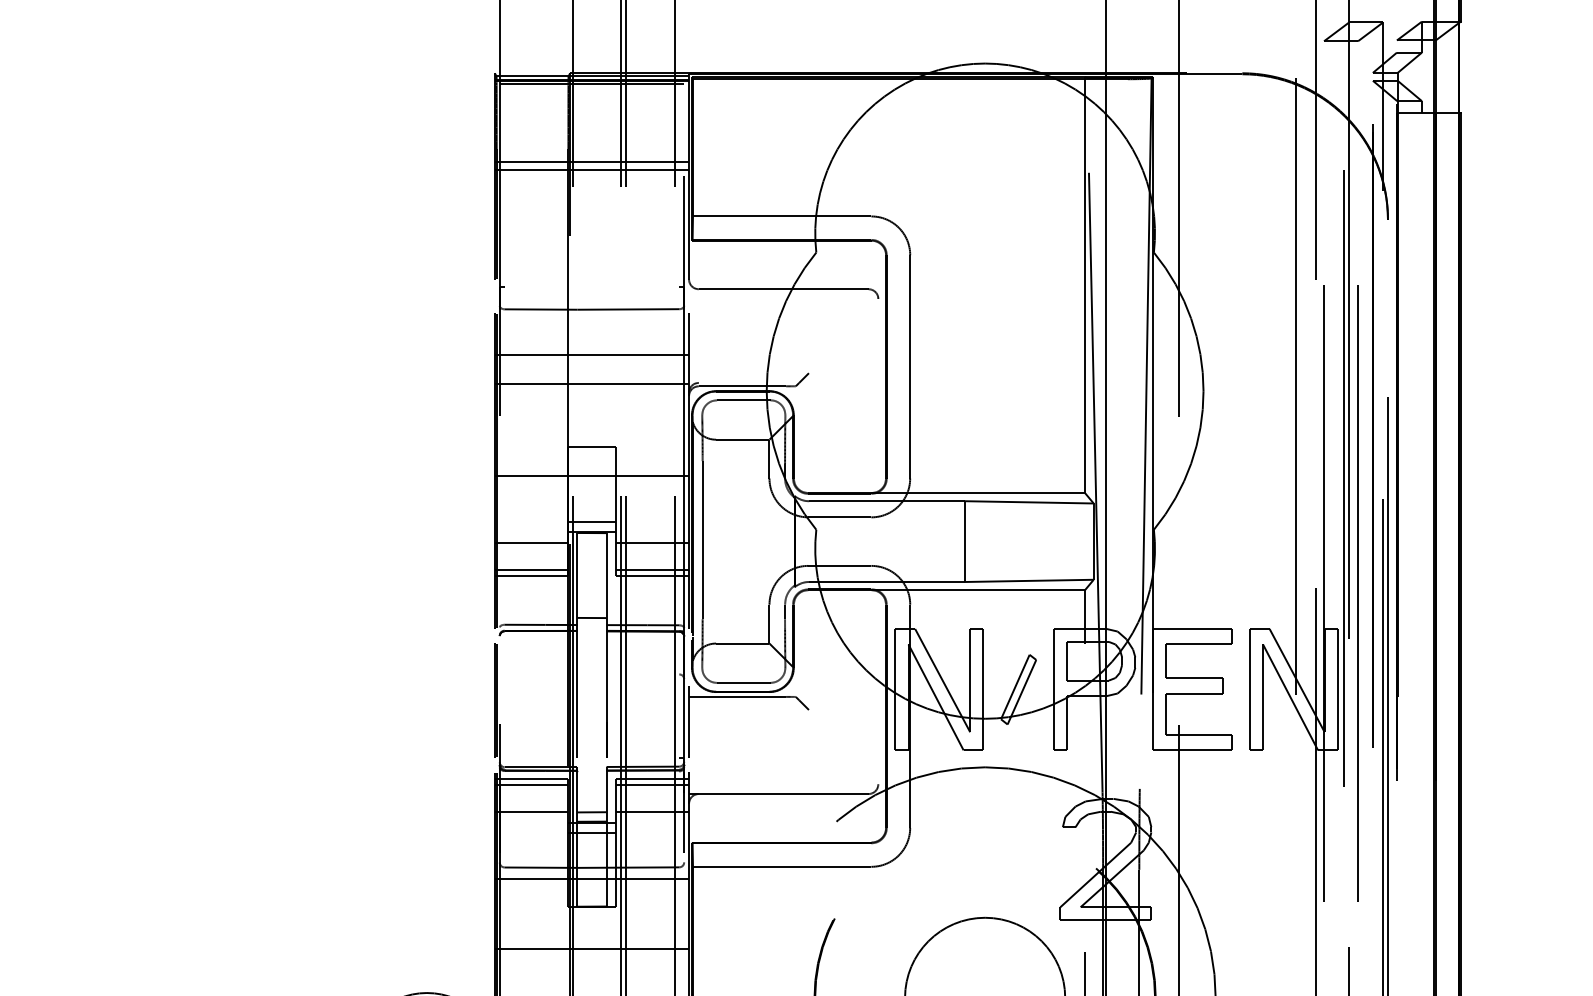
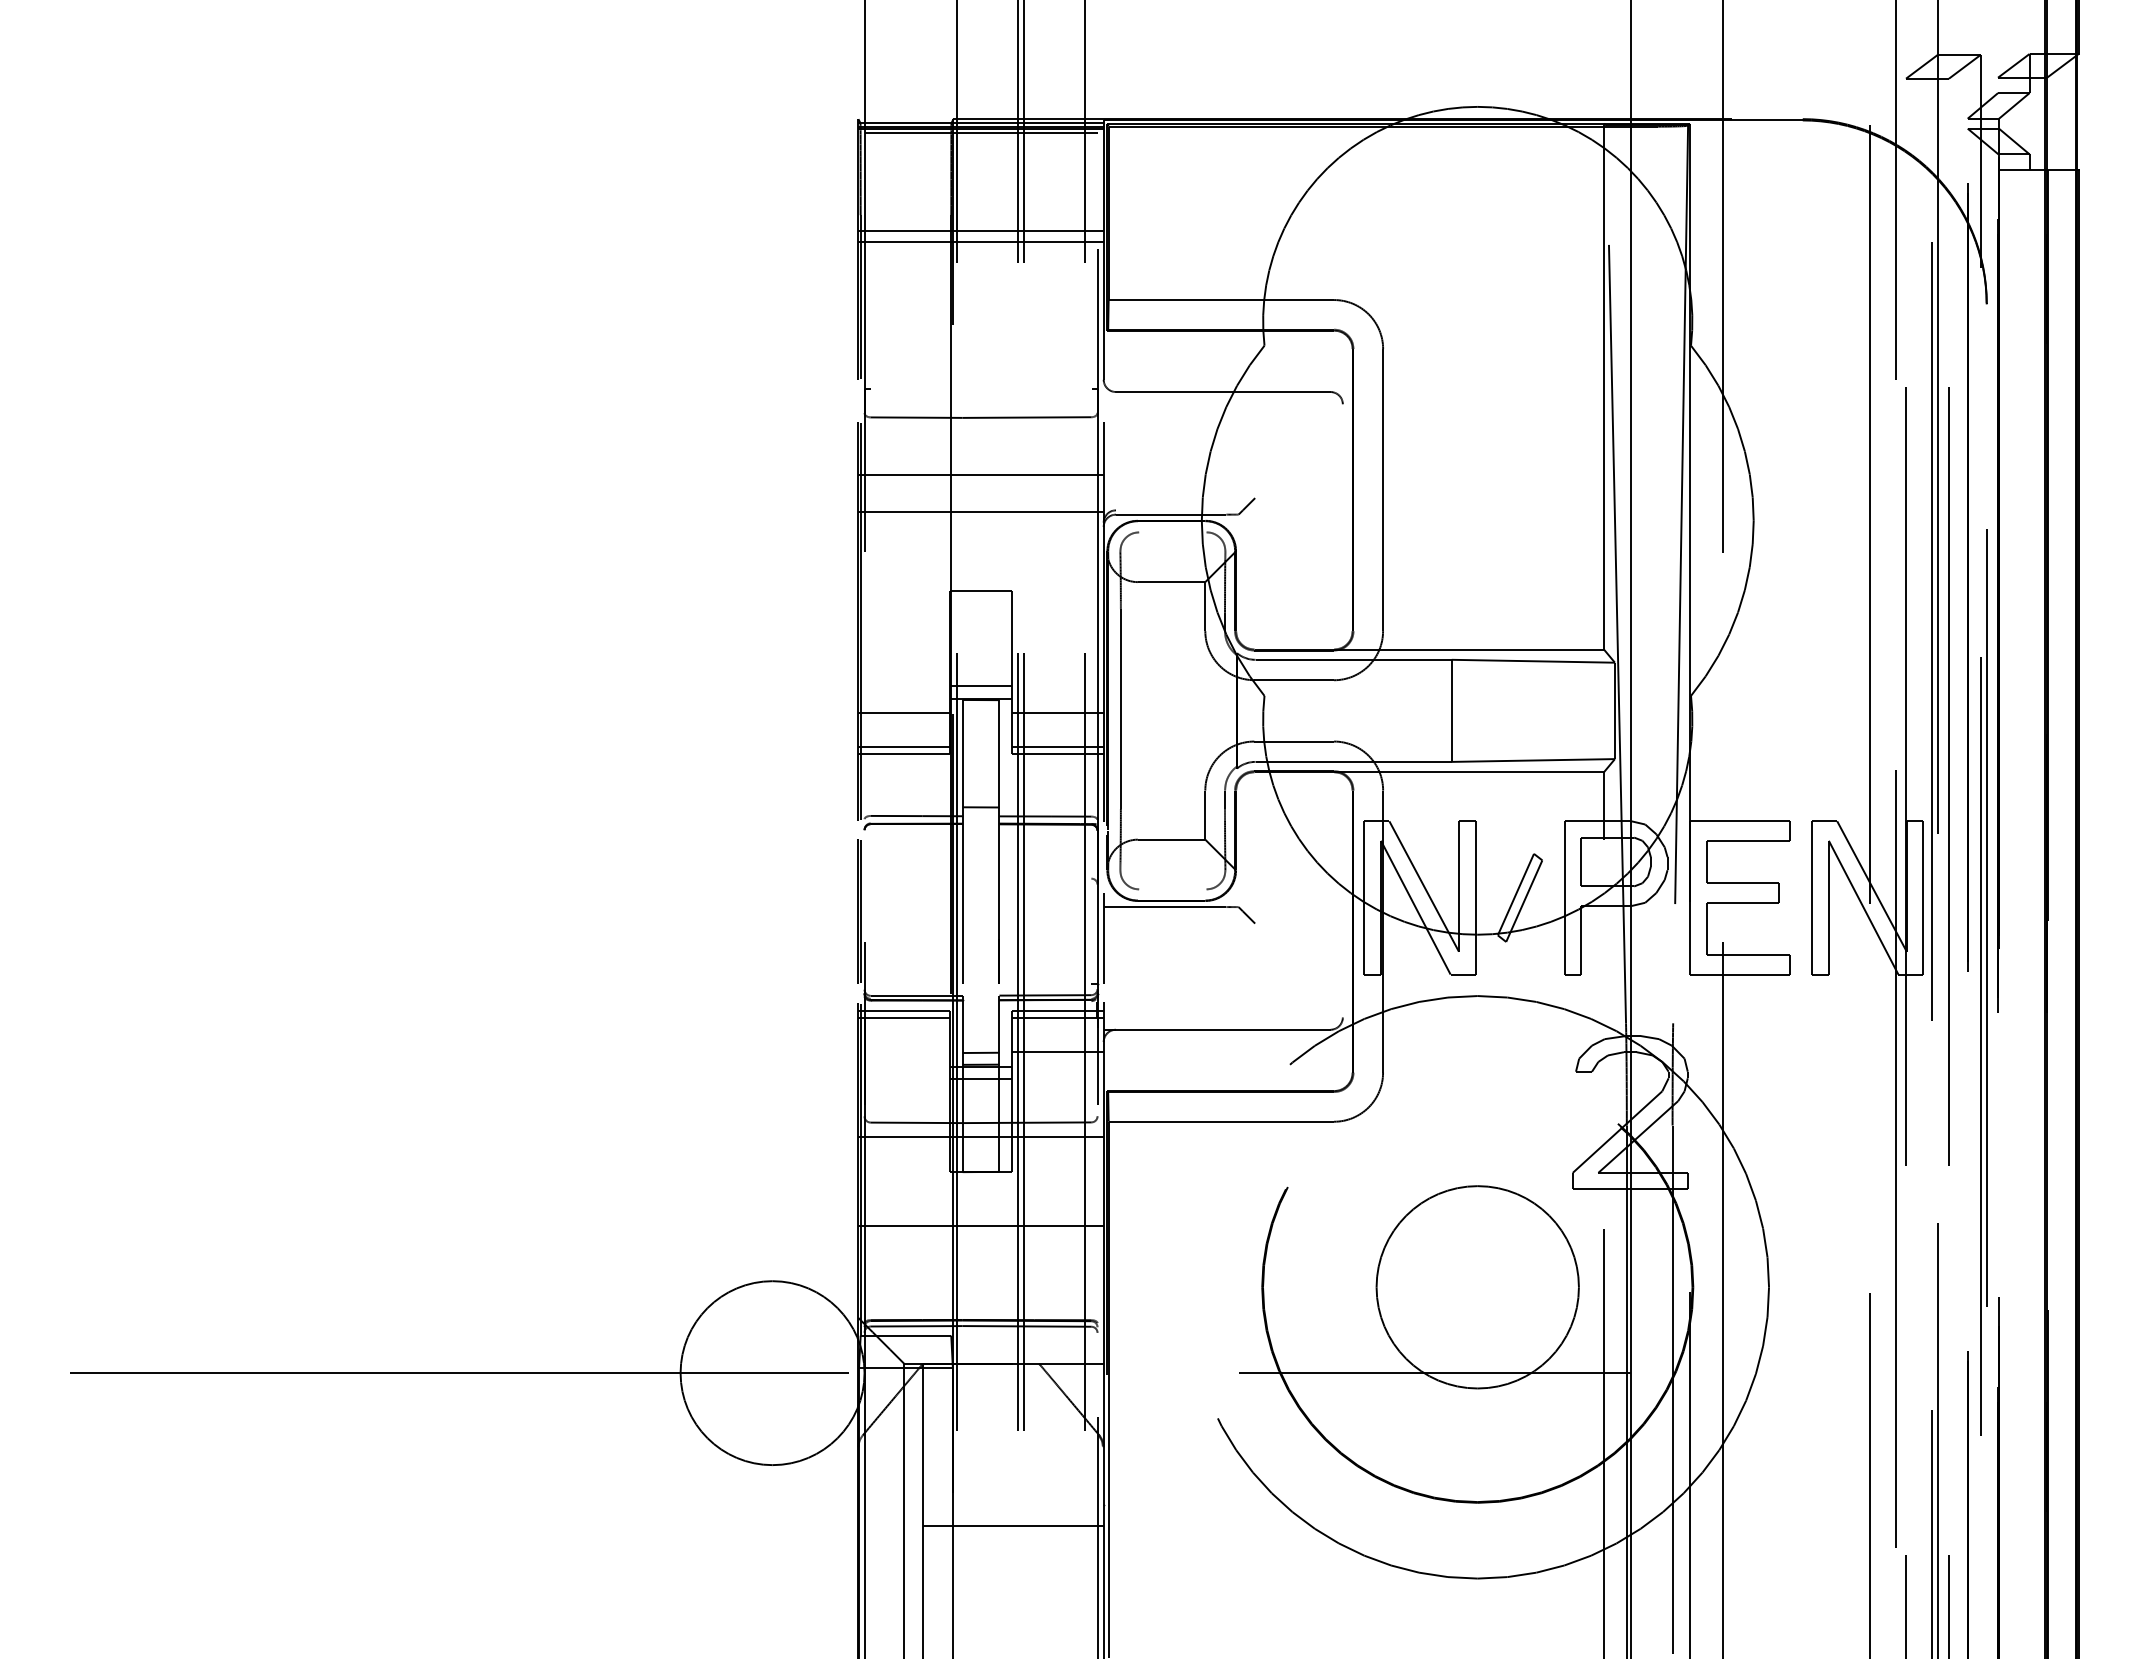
line: (743, 400) -> (1172, 532), removed
line: (591, 476) -> (980, 628), removed
line: (743, 682) -> (1172, 889), removed
line: (531, 812) -> (904, 1052), removed

